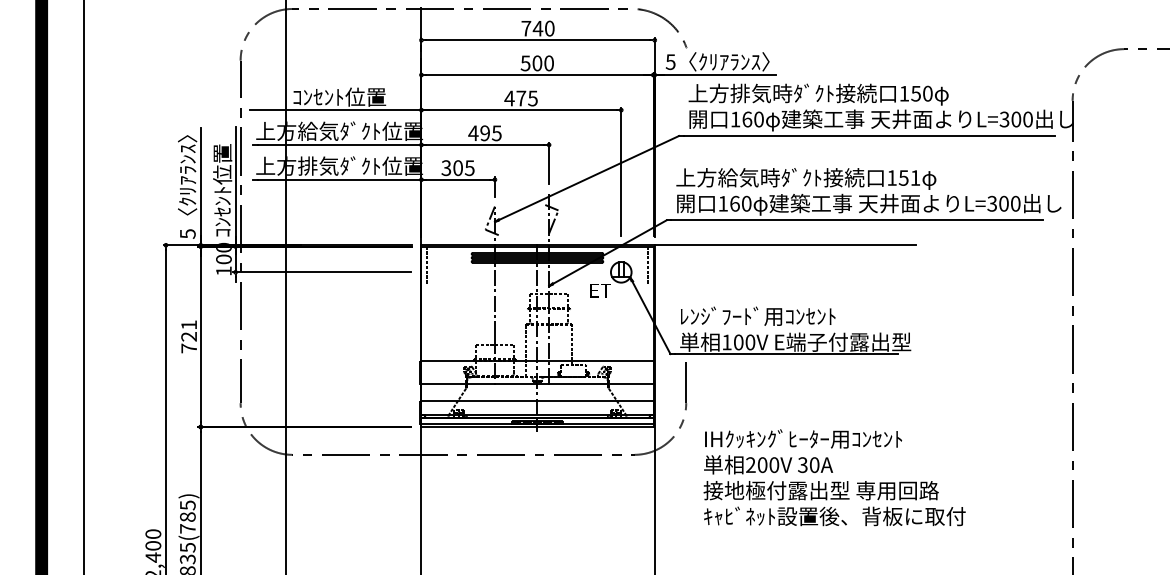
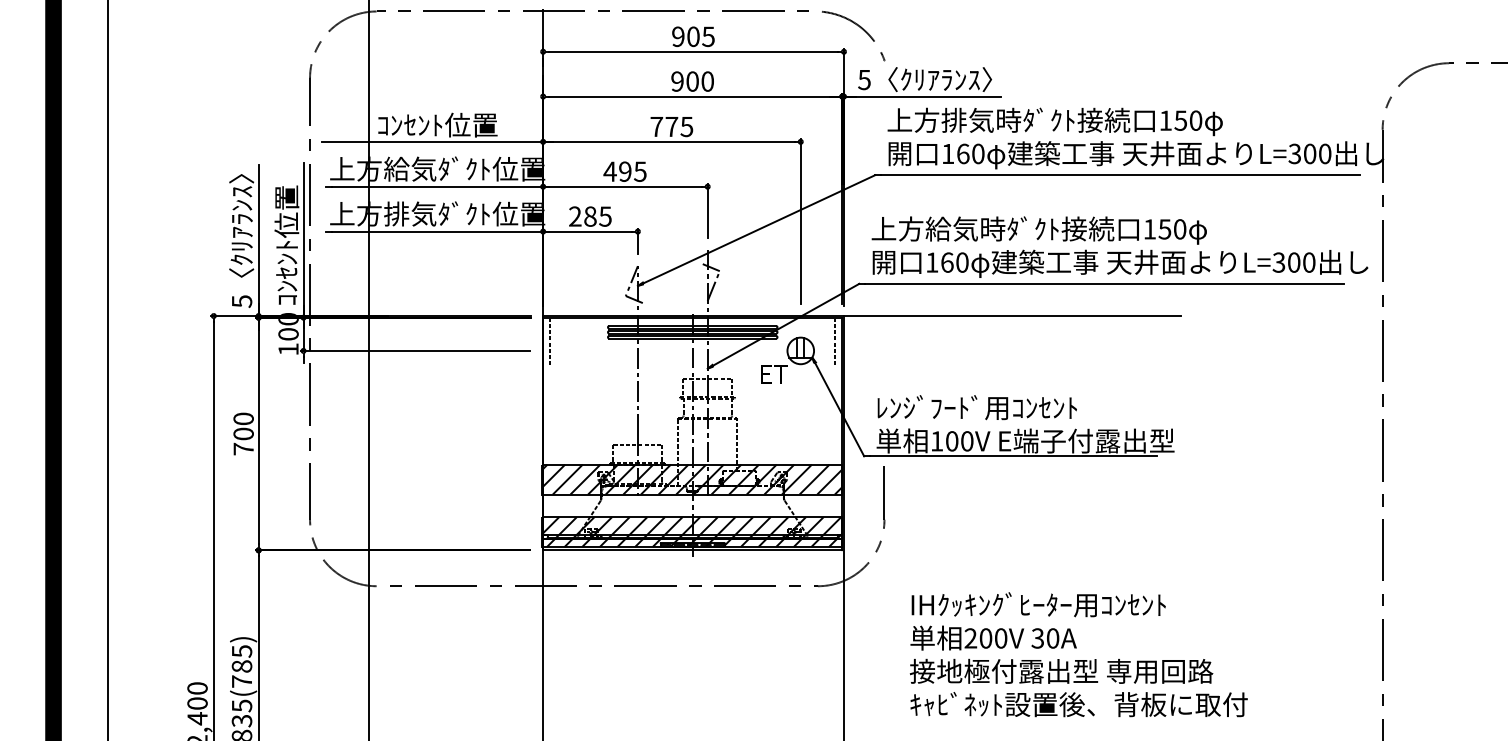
text: (538, 28) -> (693, 36), 740 -> 905
text: (525, 63) -> (677, 81), 500 -> 900
text: (509, 98) -> (656, 126), 475 -> 775
text: (451, 168) -> (582, 216), 305 -> 285
text: (915, 178) -> (1180, 229), 151 -> 150
text: (189, 330) -> (243, 426), 721 -> 700
hatch: (536, 372) -> (691, 479), added
hatch: (536, 413) -> (691, 532), added
text: (834, 477) -> (1078, 654), moved

